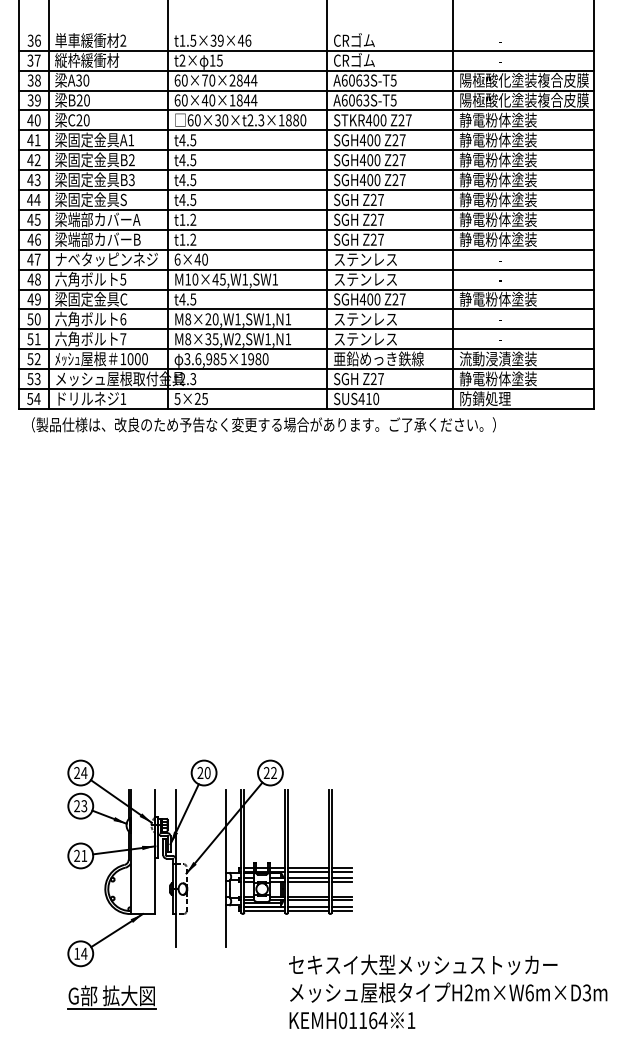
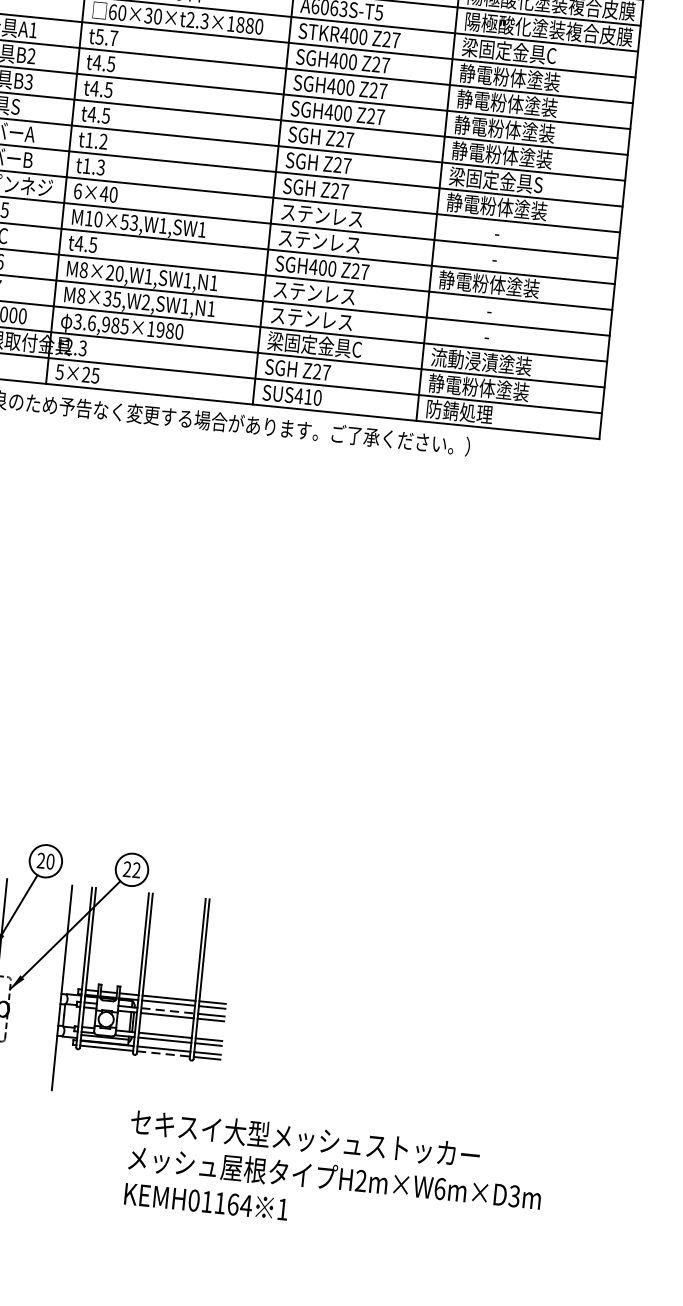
text: (497, 119) -> (511, 50), 静電粉体塗装 -> 梁固定金具C
text: (187, 140) -> (106, 37), t4.5 -> t5.7
text: (497, 219) -> (498, 180), 静電粉体塗装 -> 梁固定金具S
text: (193, 239) -> (101, 167), t1.2 -> t1.3
text: (218, 279) -> (128, 222), M10×45,W1,SW1 -> M10×53,W1,SW1
text: (378, 358) -> (326, 345), 亜鉛めっき鉄線 -> 梁固定金具C
line: (308, 877) -> (167, 1010), solid -> dashed
line: (308, 911) -> (163, 1054), solid -> dashed

